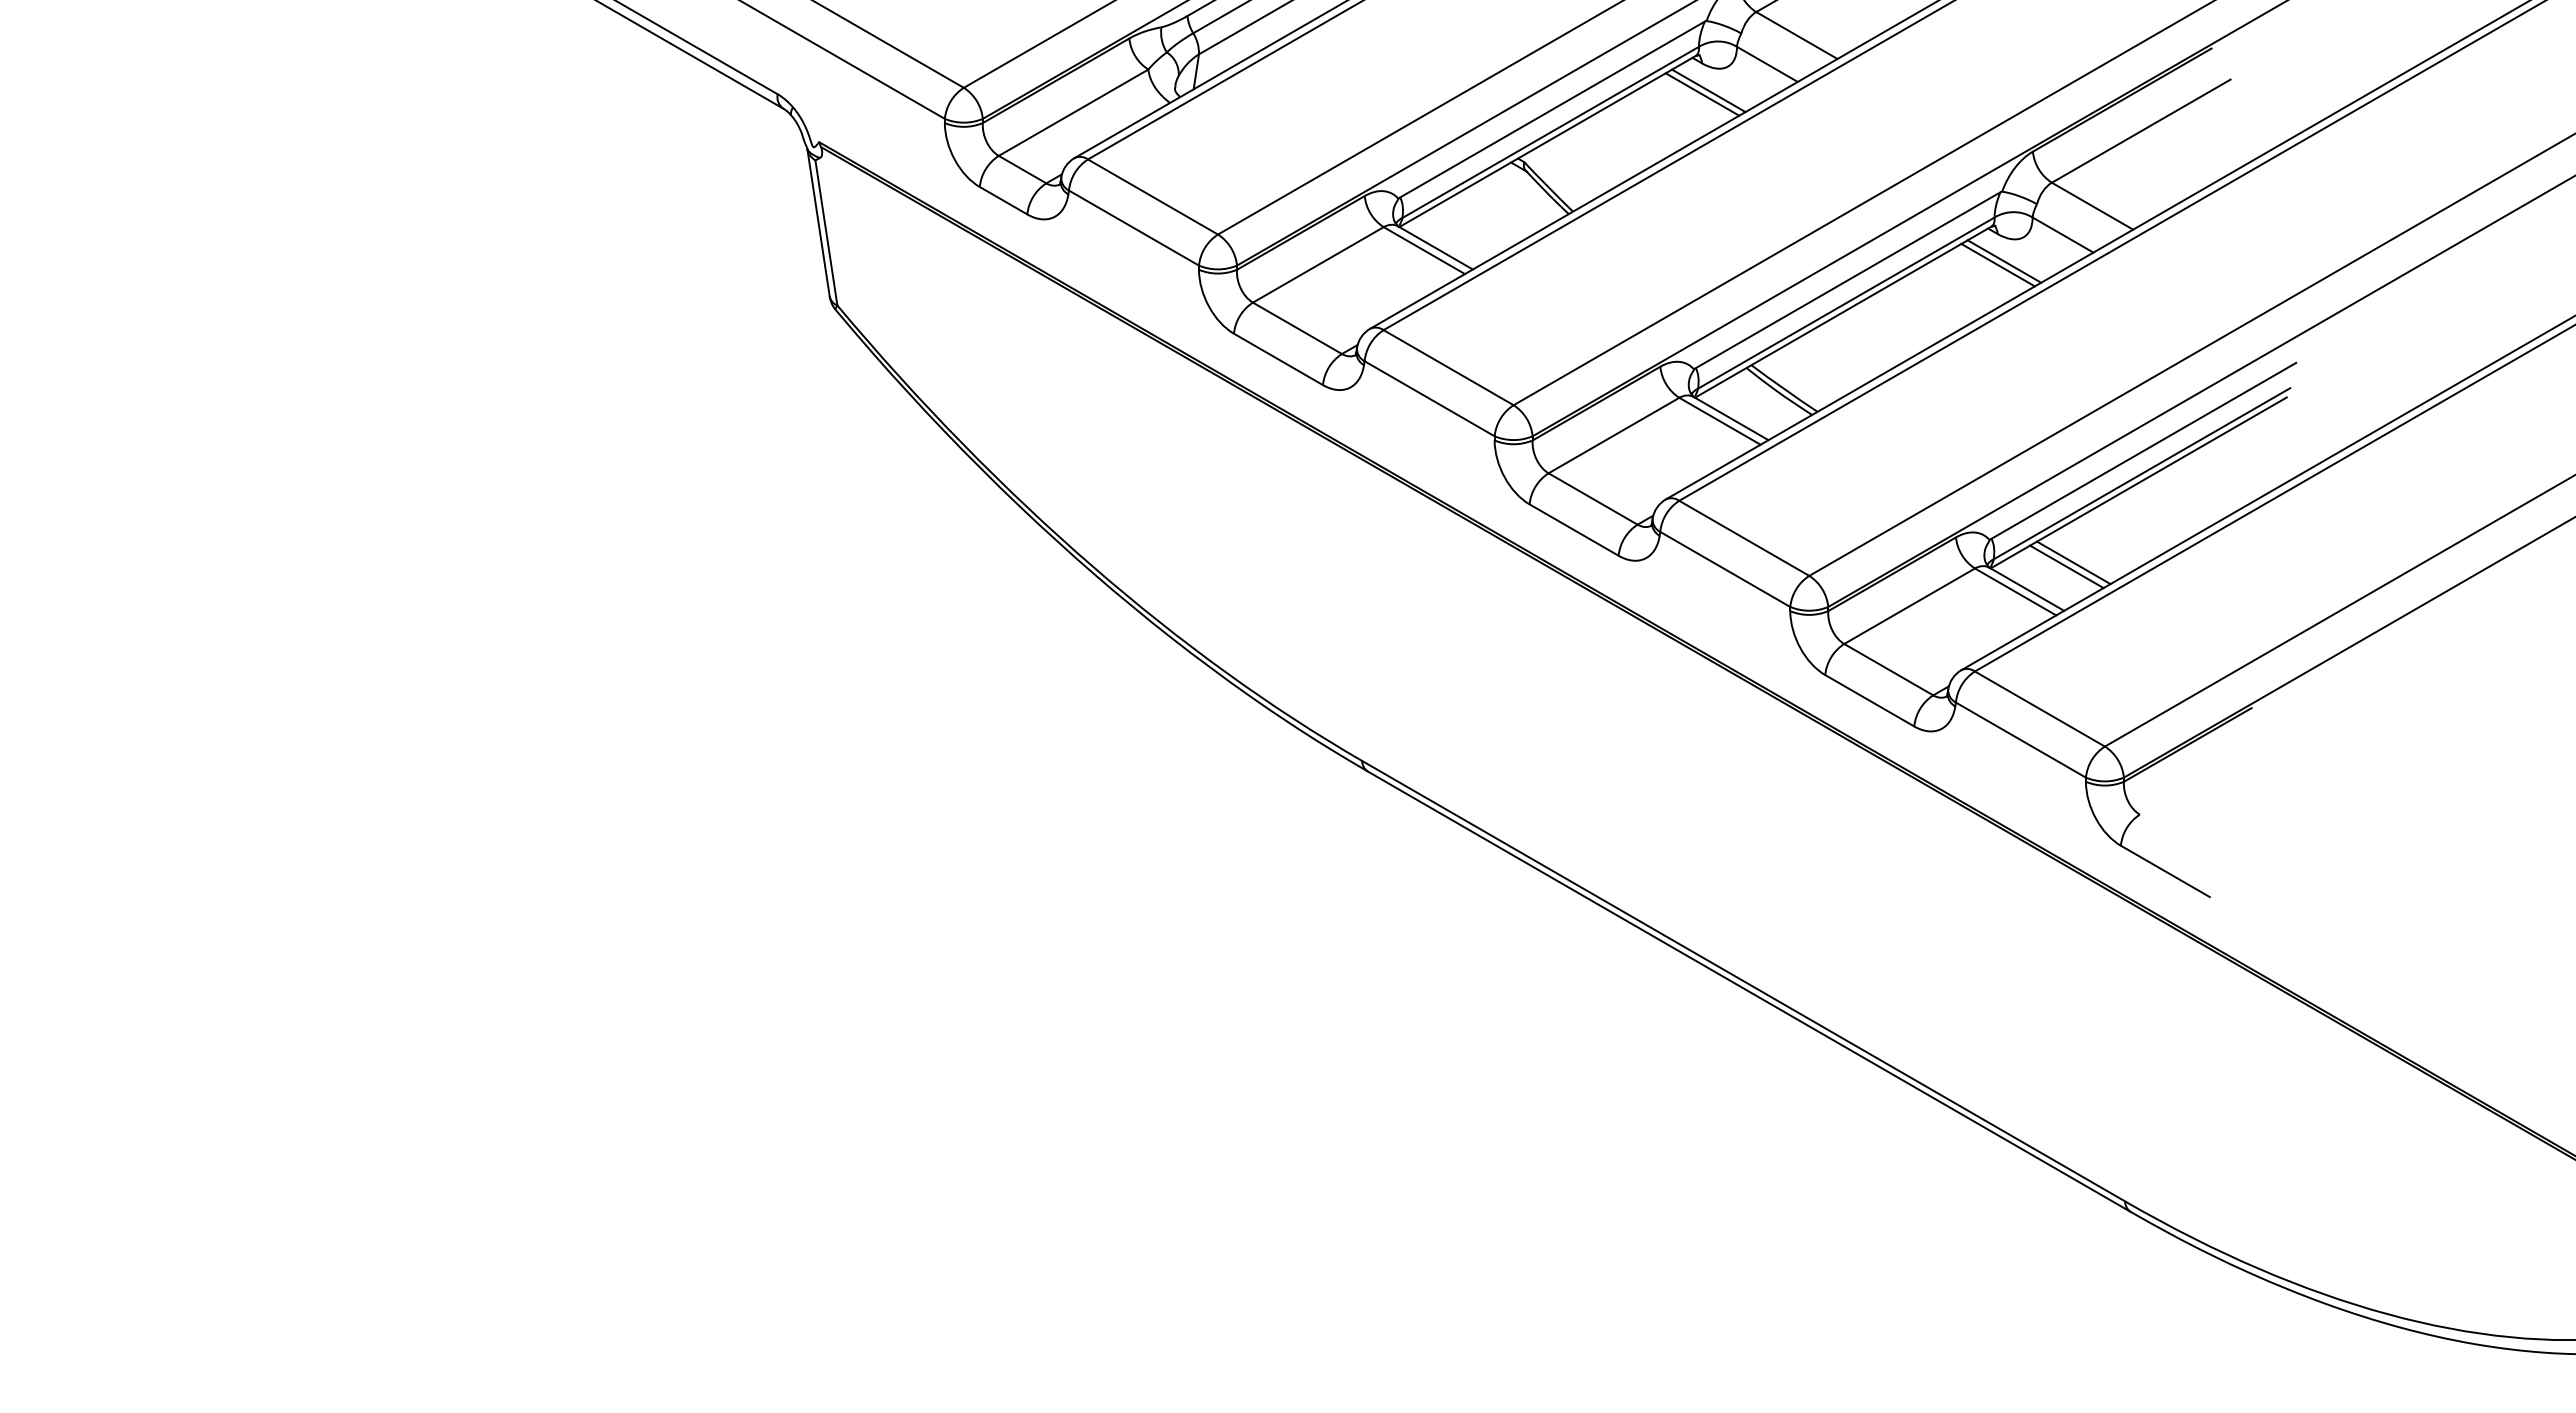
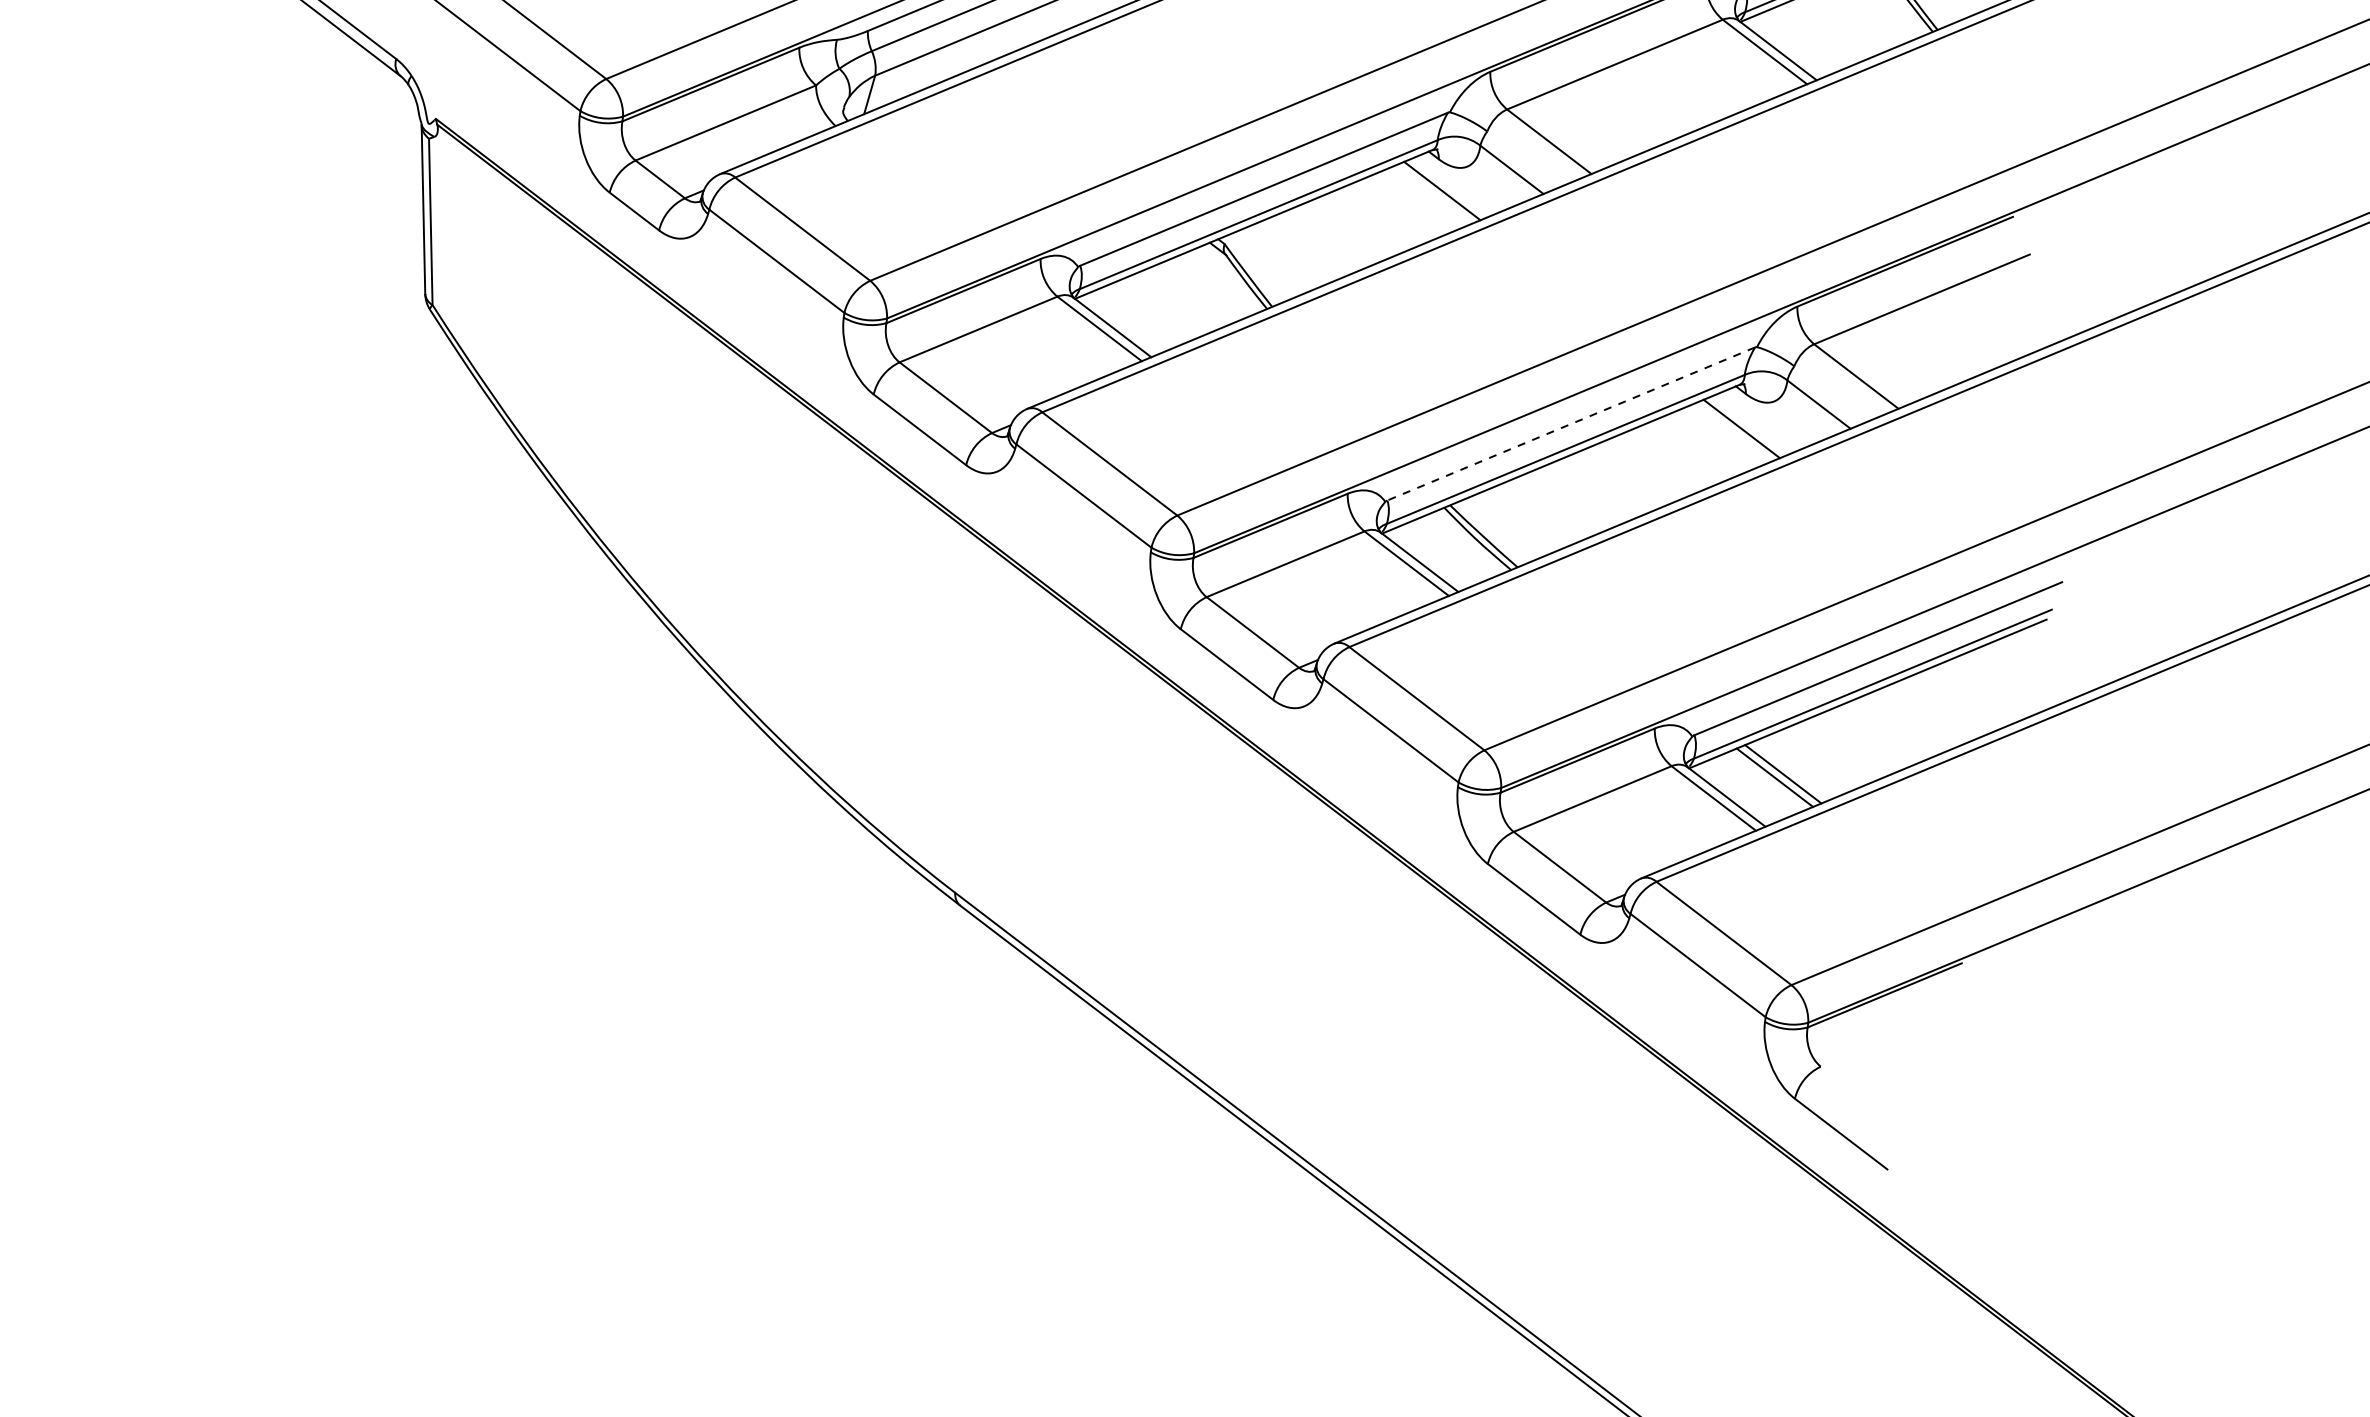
line: (1702, 94) -> (1434, 194), removed
line: (2004, 261) -> (1749, 425), removed
line: (1848, 280) -> (1571, 424), solid -> dashed

